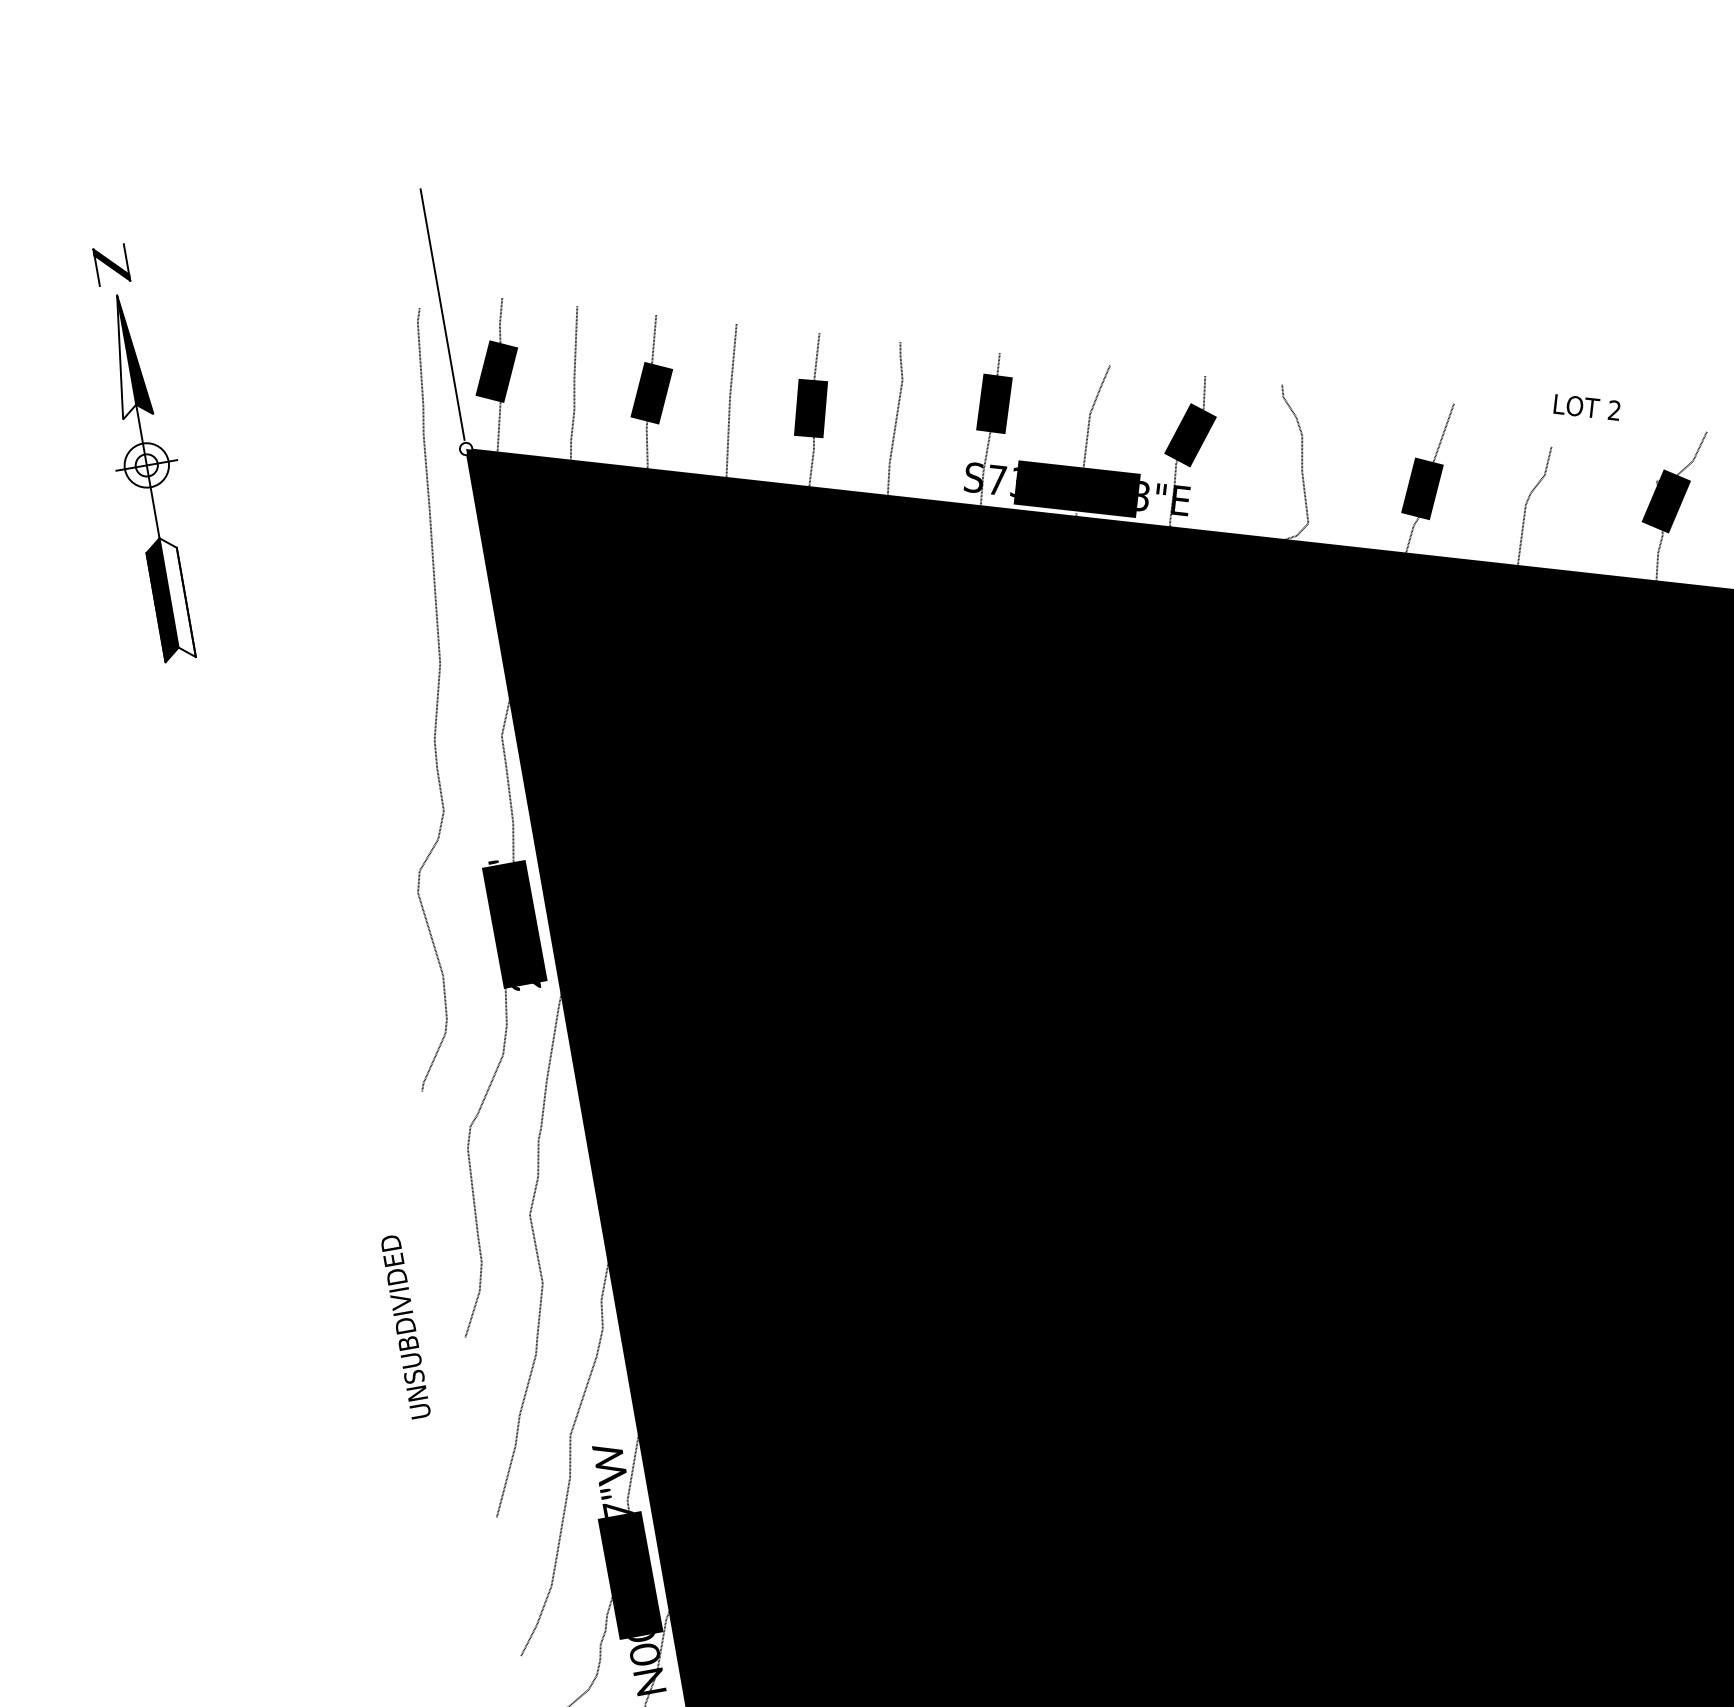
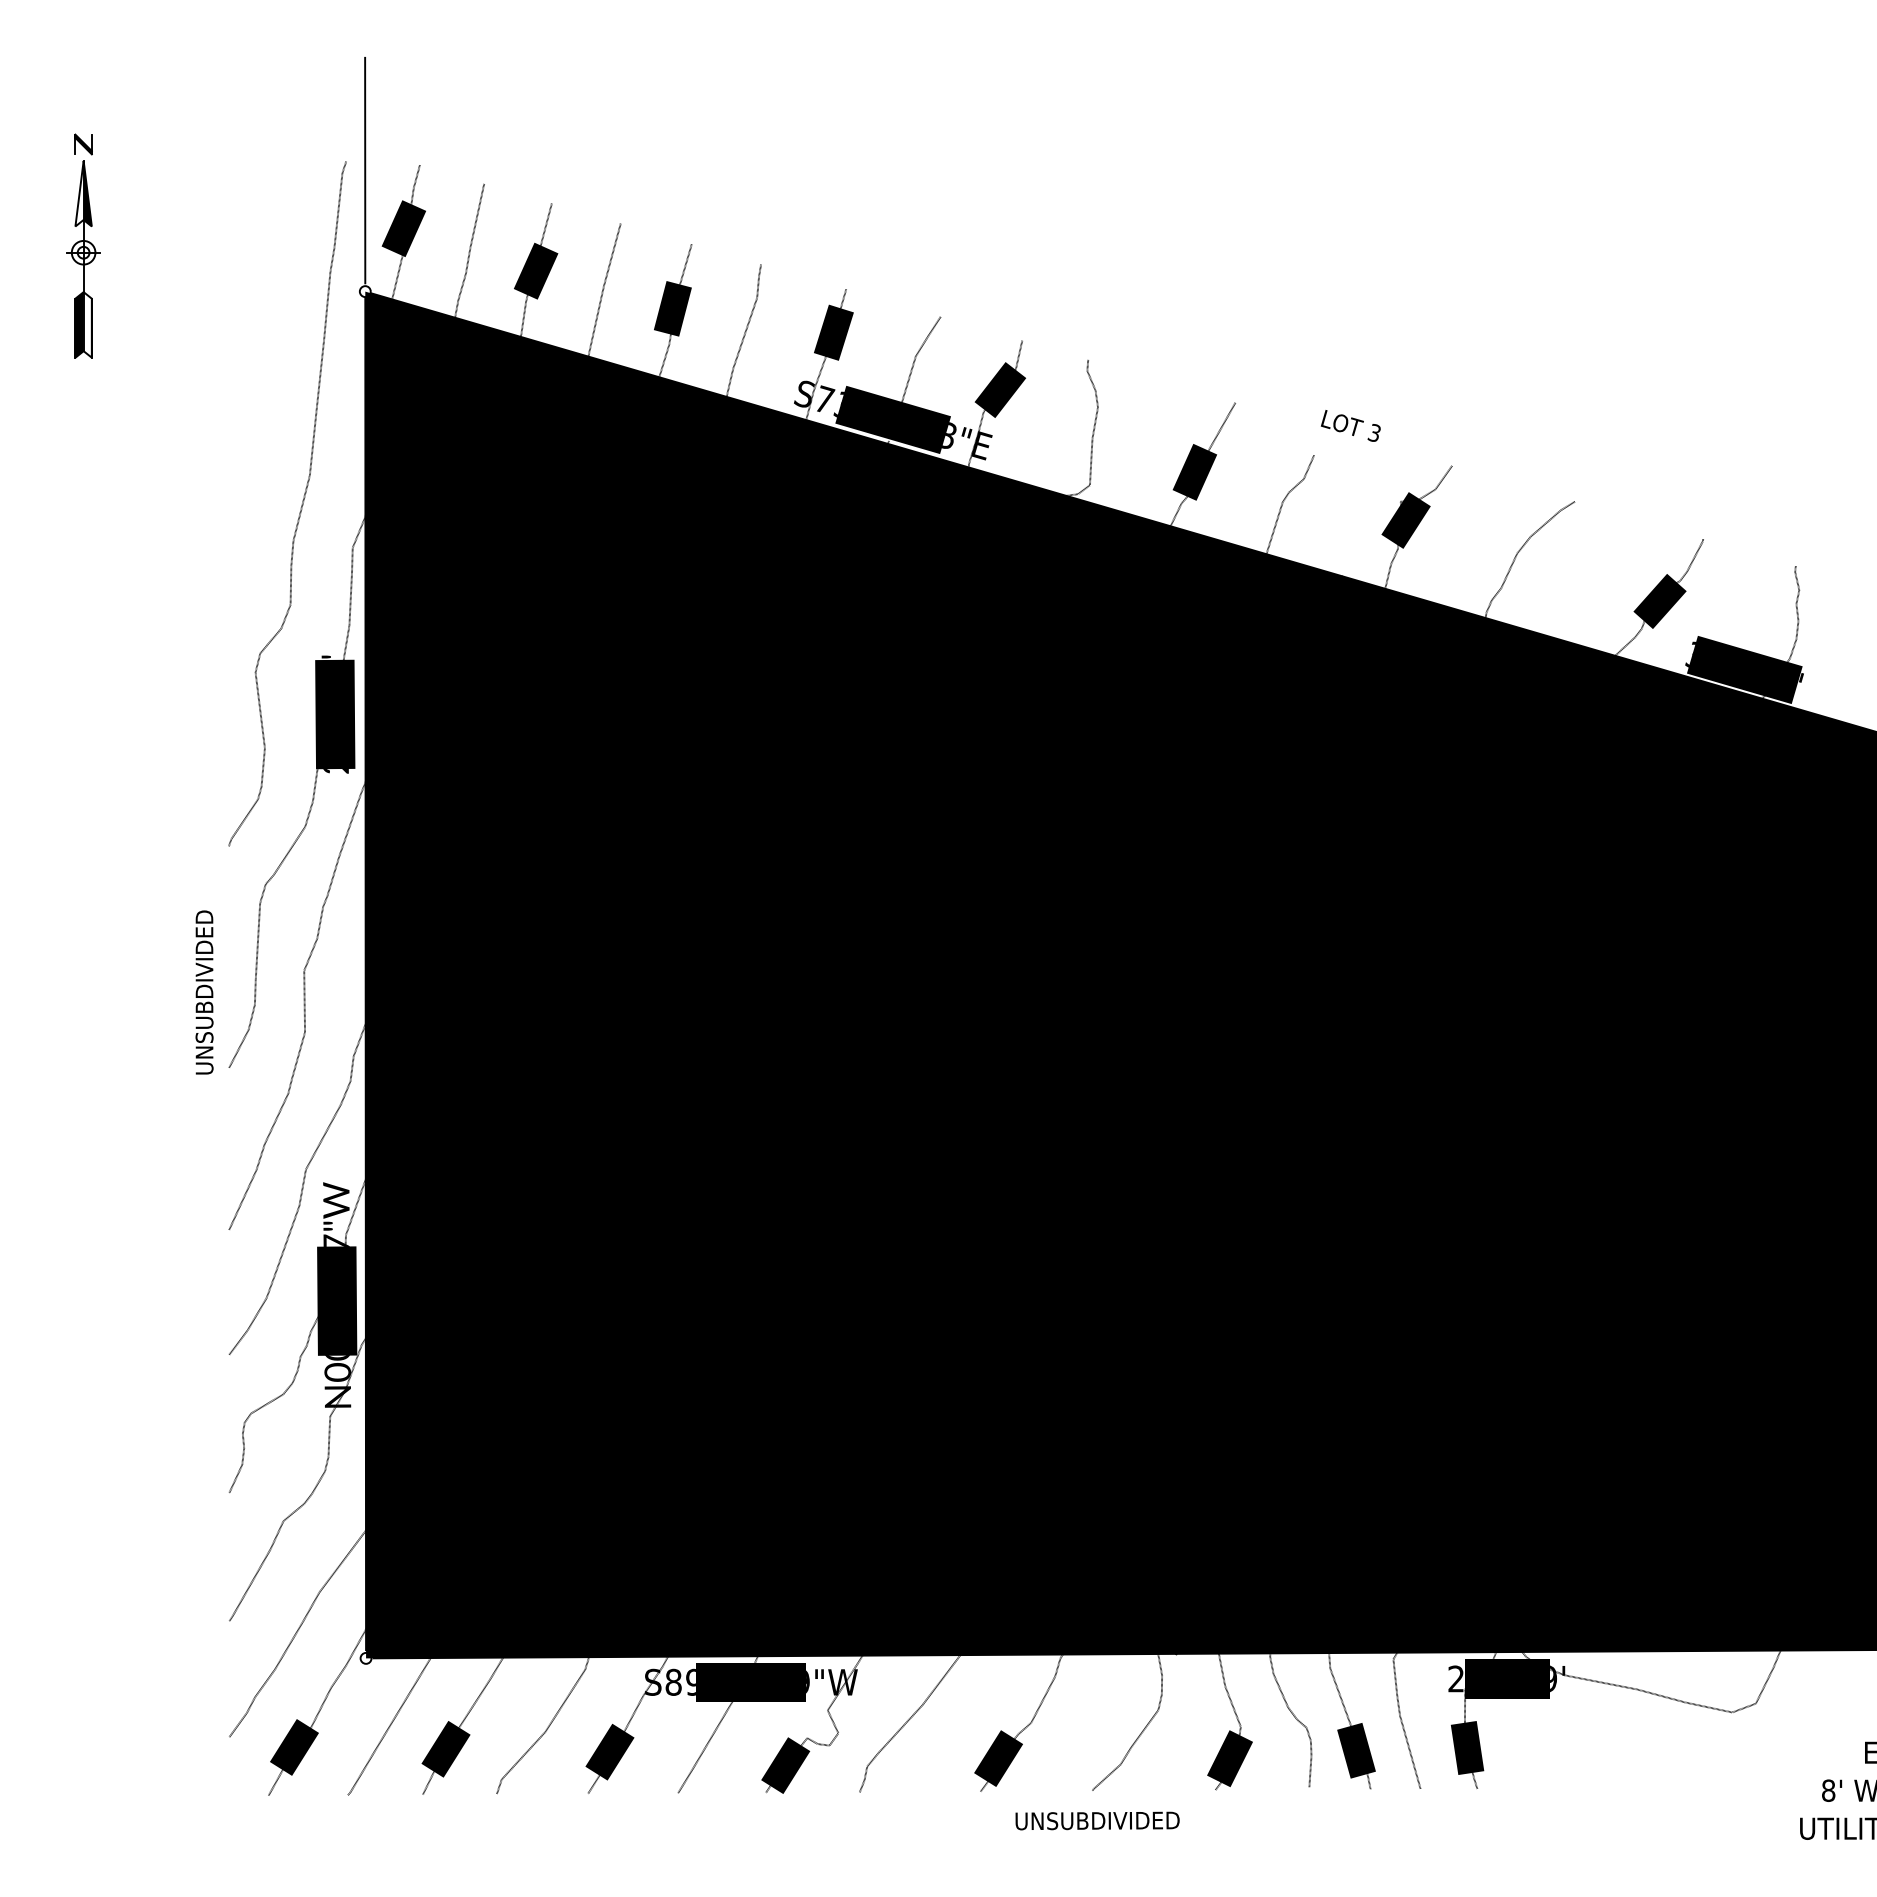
text: (1613, 411) -> (1373, 433), 2 -> 3
part: (144, 452) -> (83, 245), size x0.6
text: (405, 1326) -> (204, 992), moved

